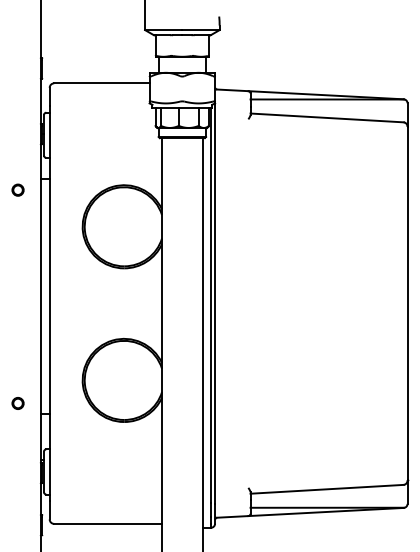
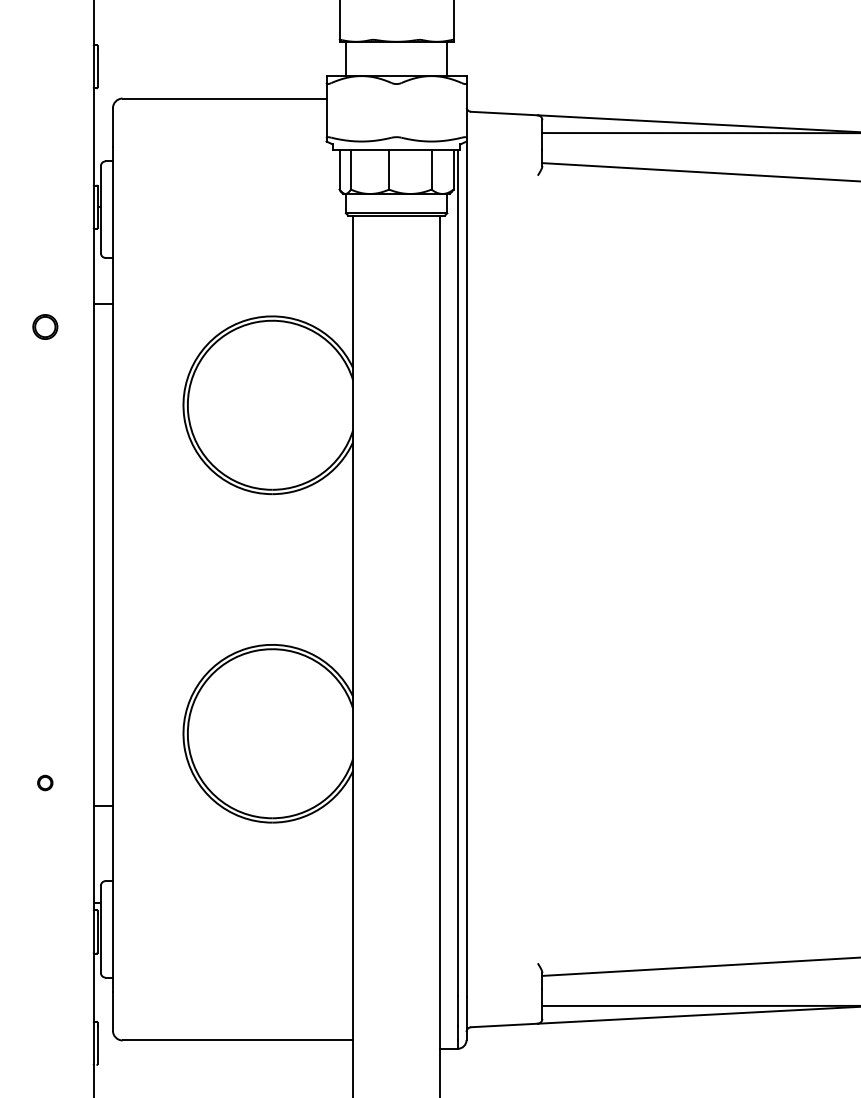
circle: (17, 403) -> (44, 783), size x0.6

